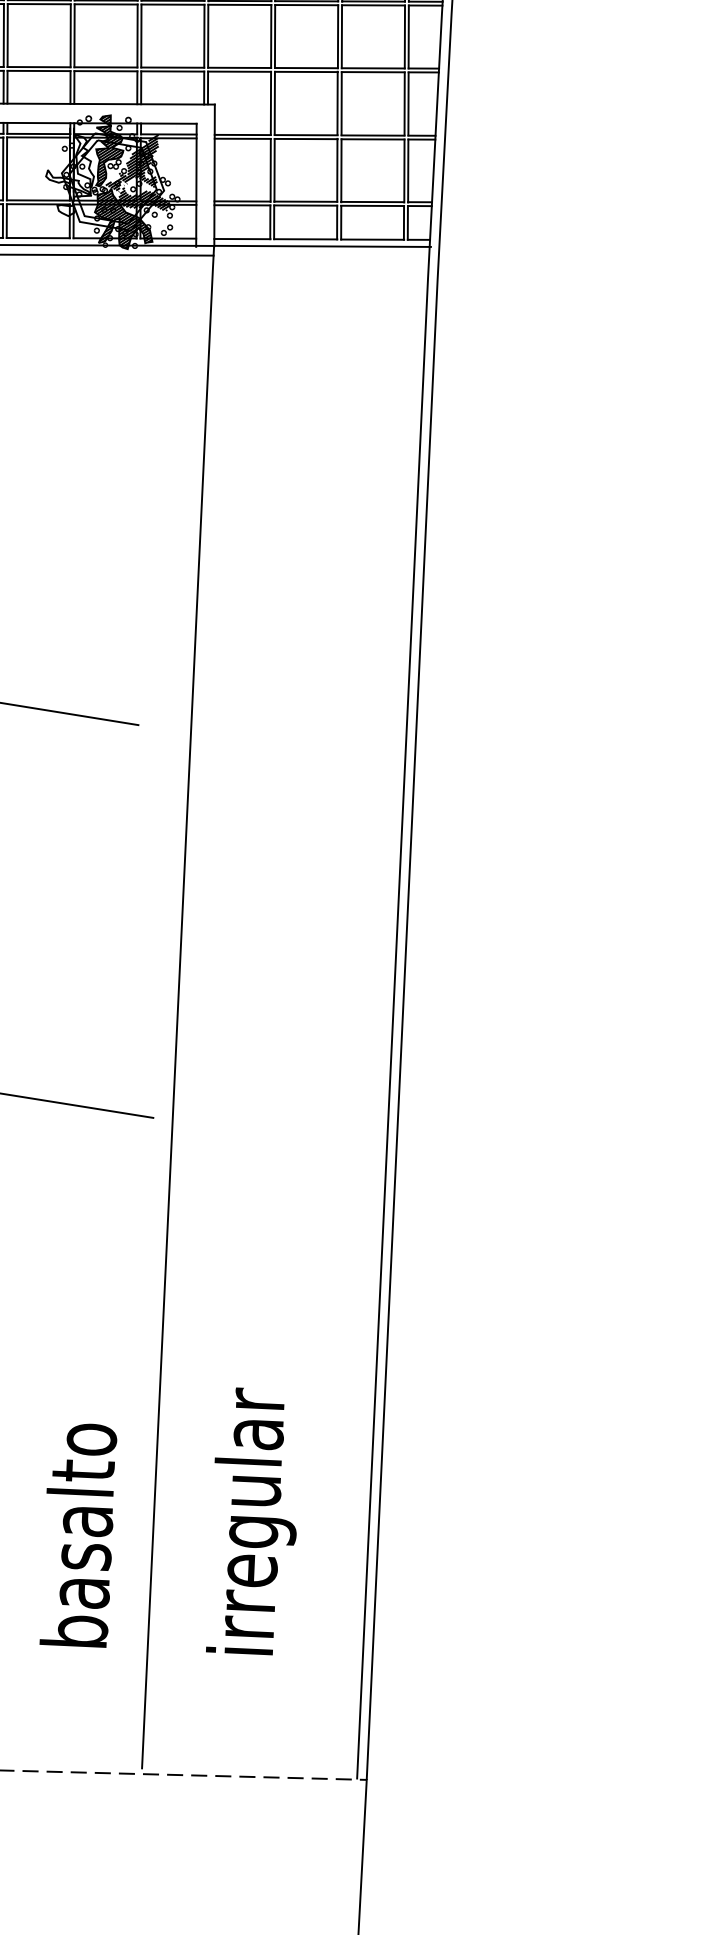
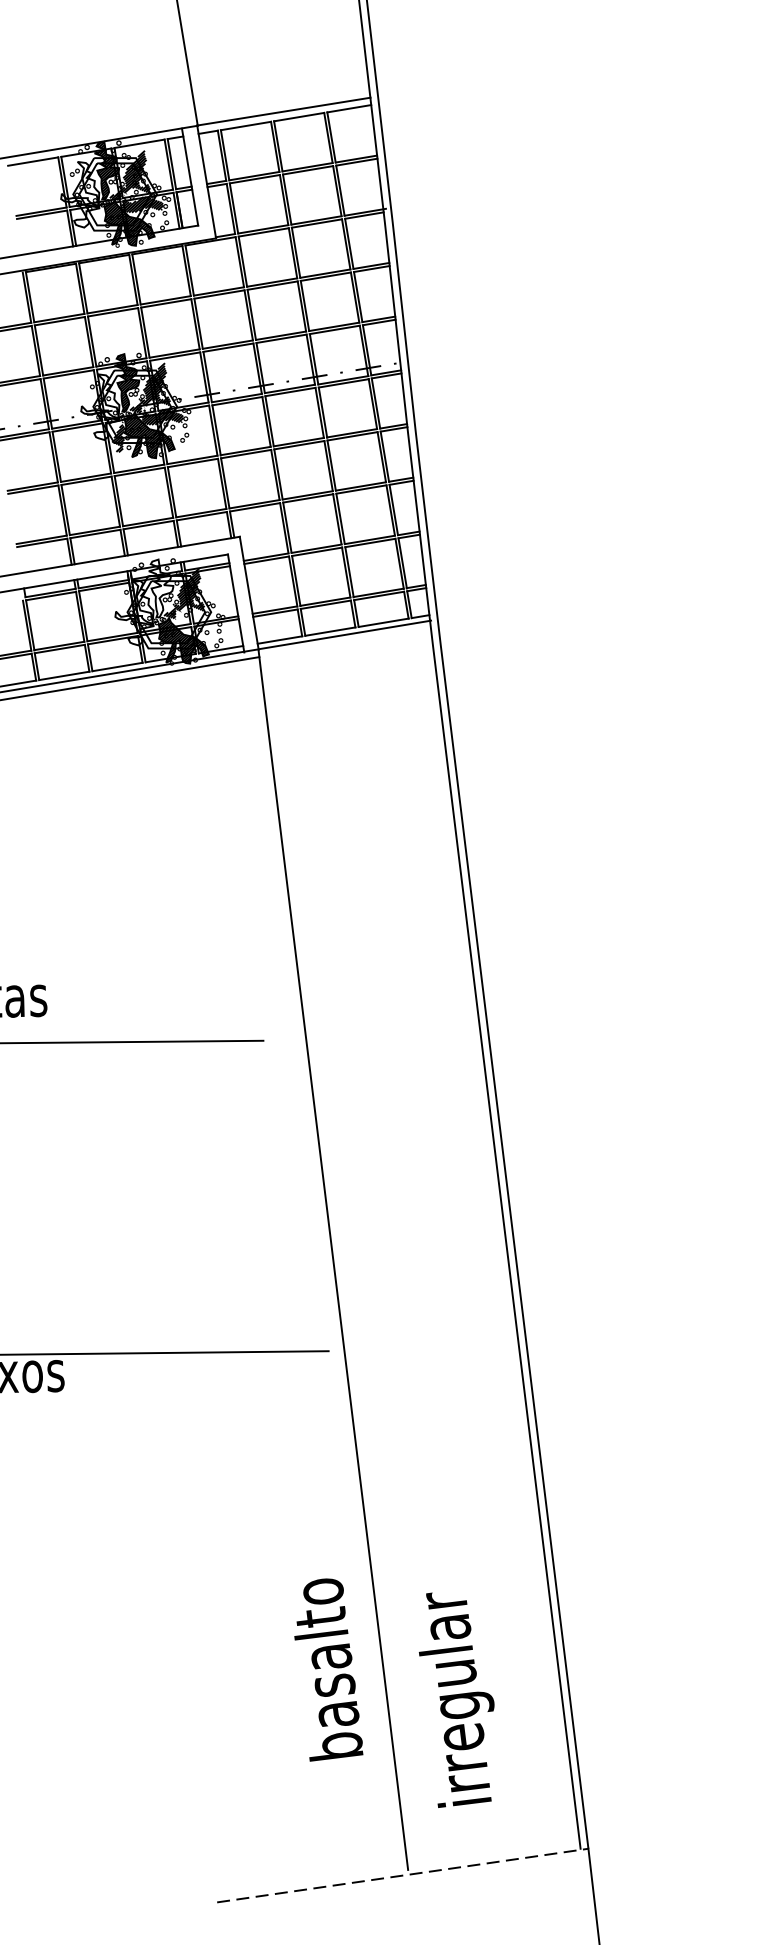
hatch: (108, 151) -> (161, 588), removed
hatch: (144, 198) -> (196, 621), removed
text: (250, 1523) -> (456, 1699), moved
text: (81, 1535) -> (328, 1669), moved

